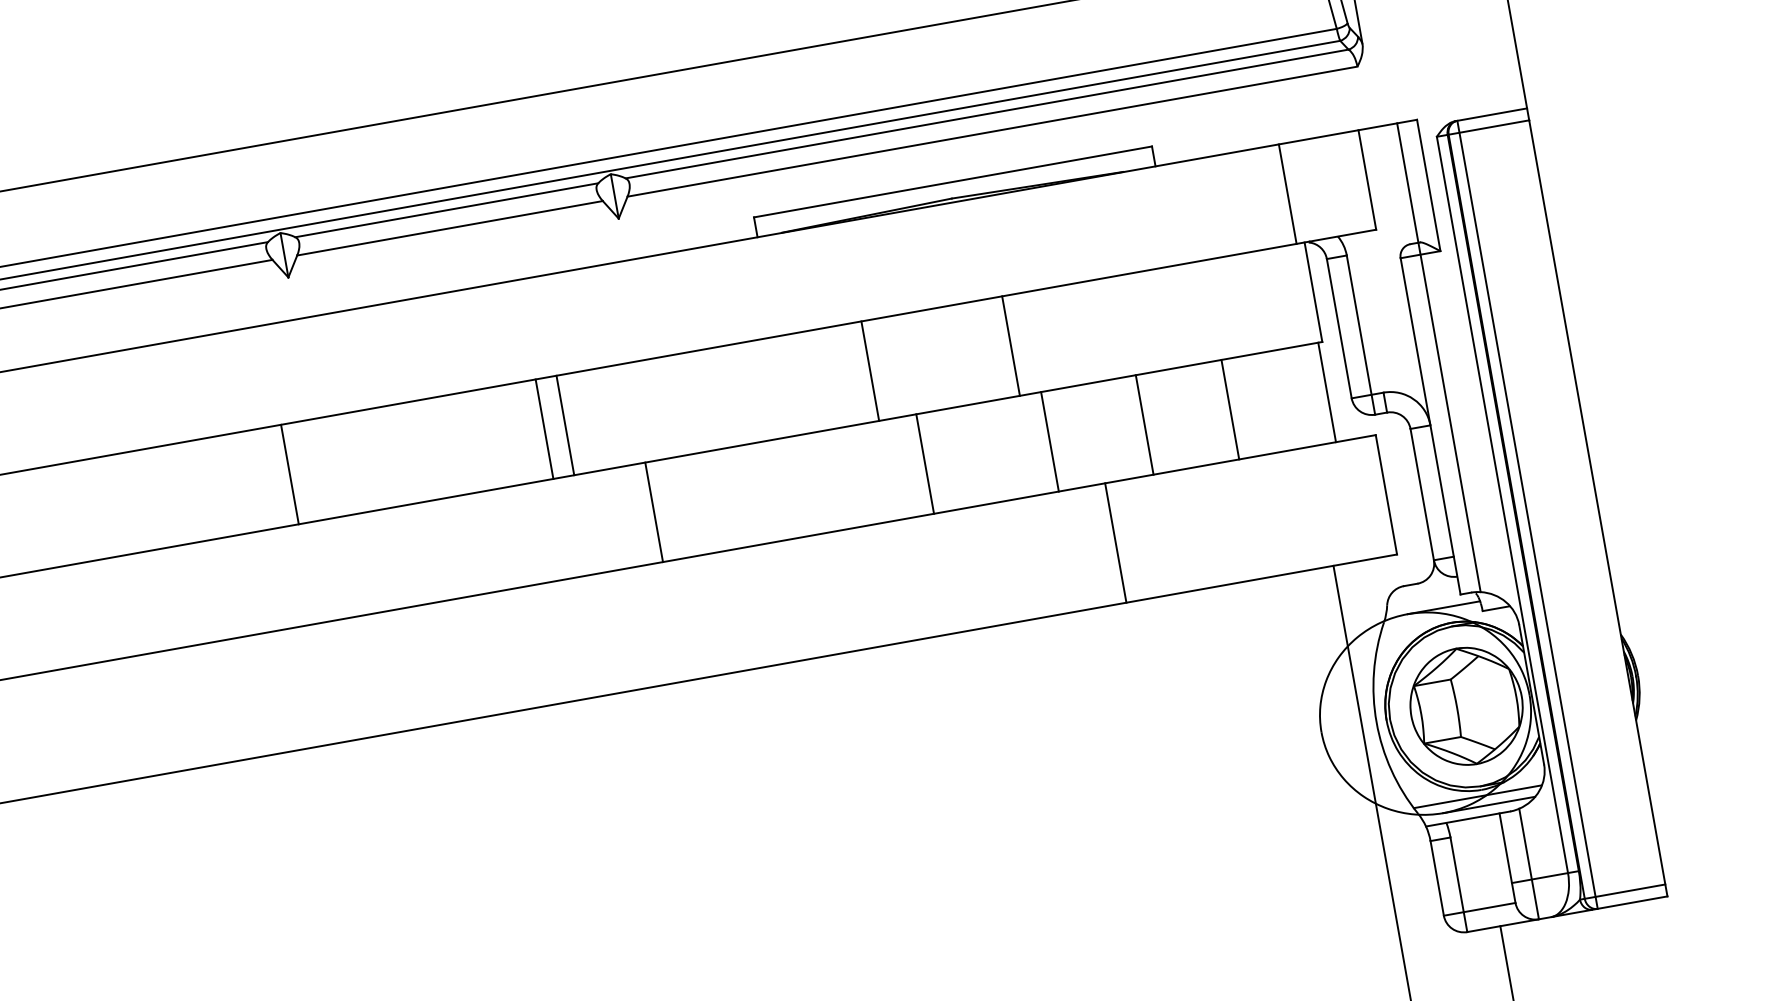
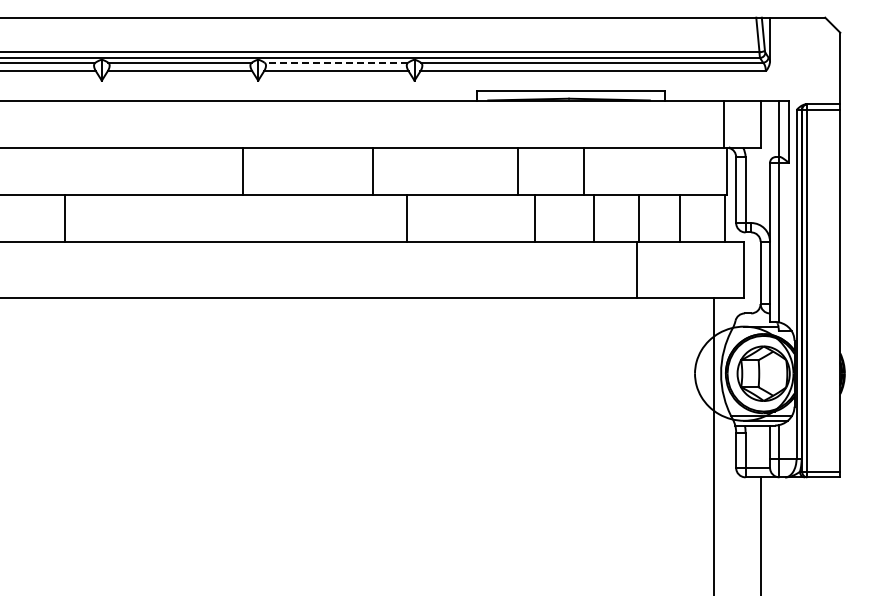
line: (446, 209) -> (336, 62), solid -> dashed
line: (544, 427) -> (363, 170), removed
line: (1116, 541) -> (637, 269), moved

